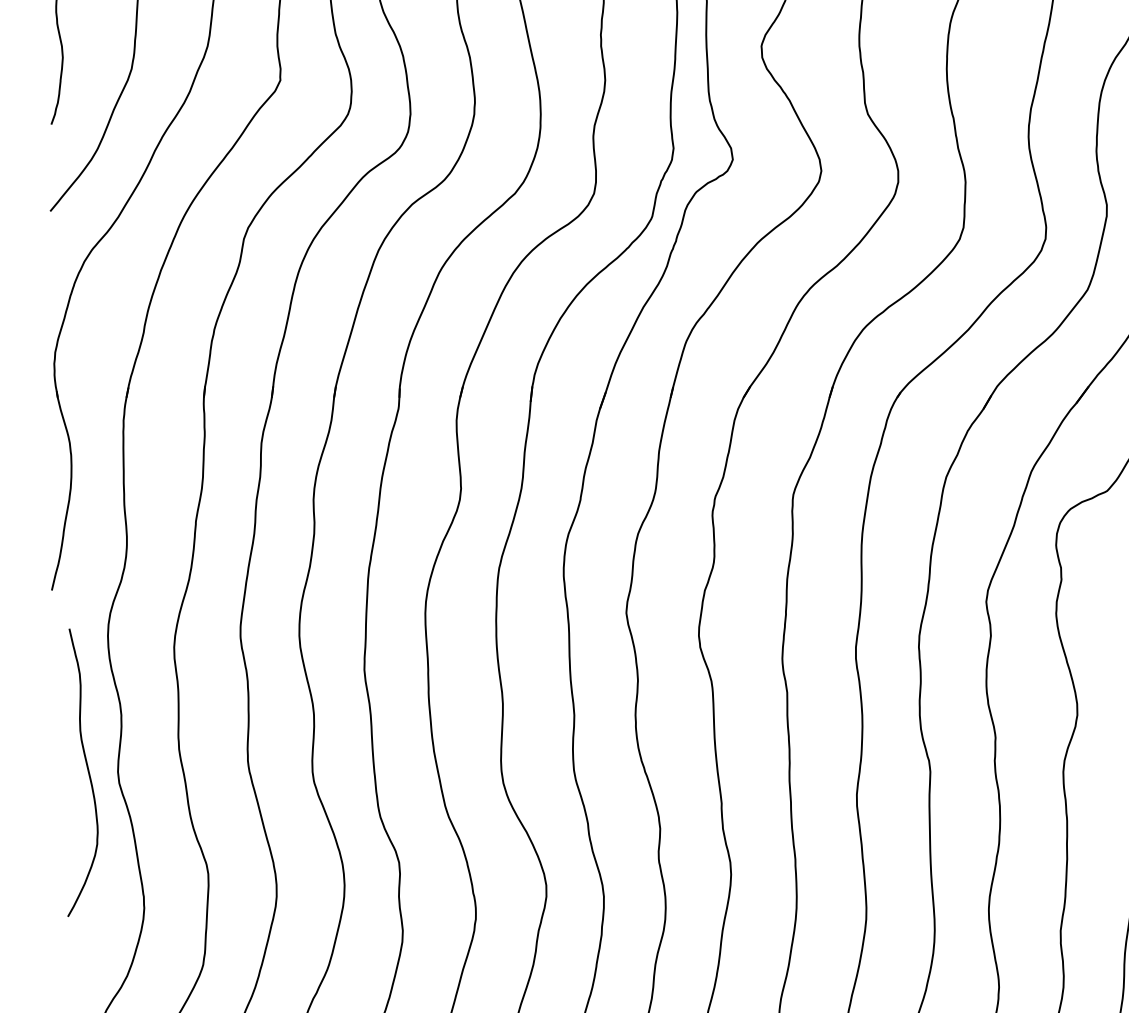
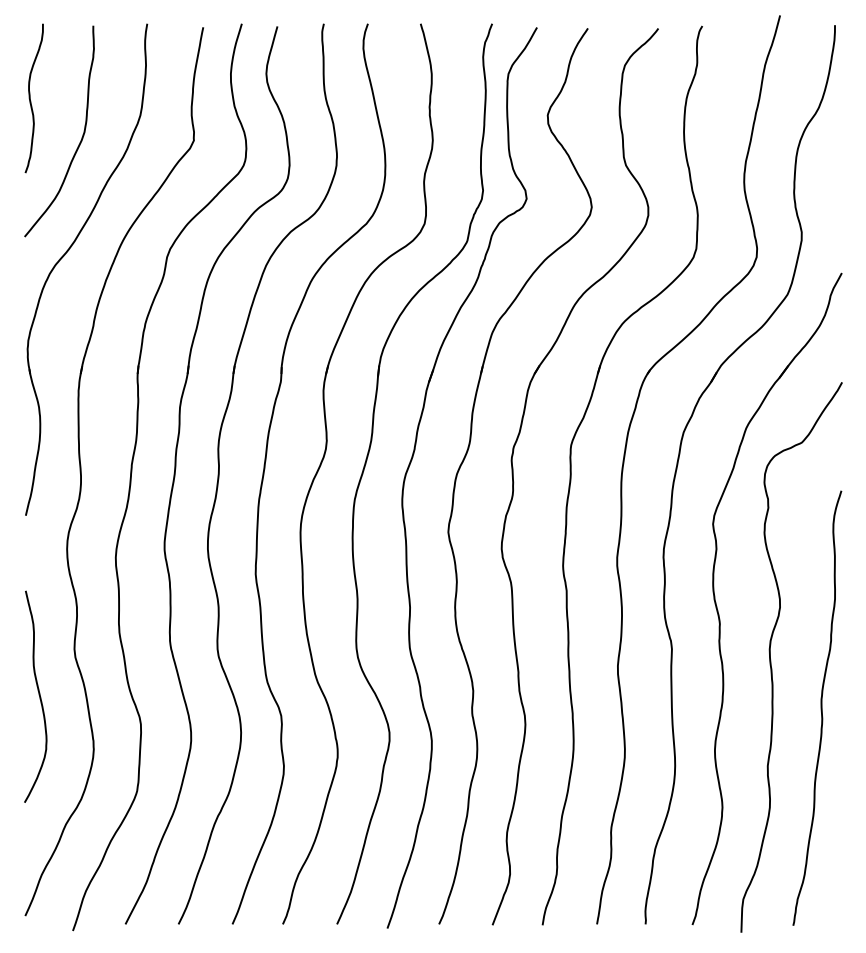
curve: (86, 771) -> (38, 695), moved

